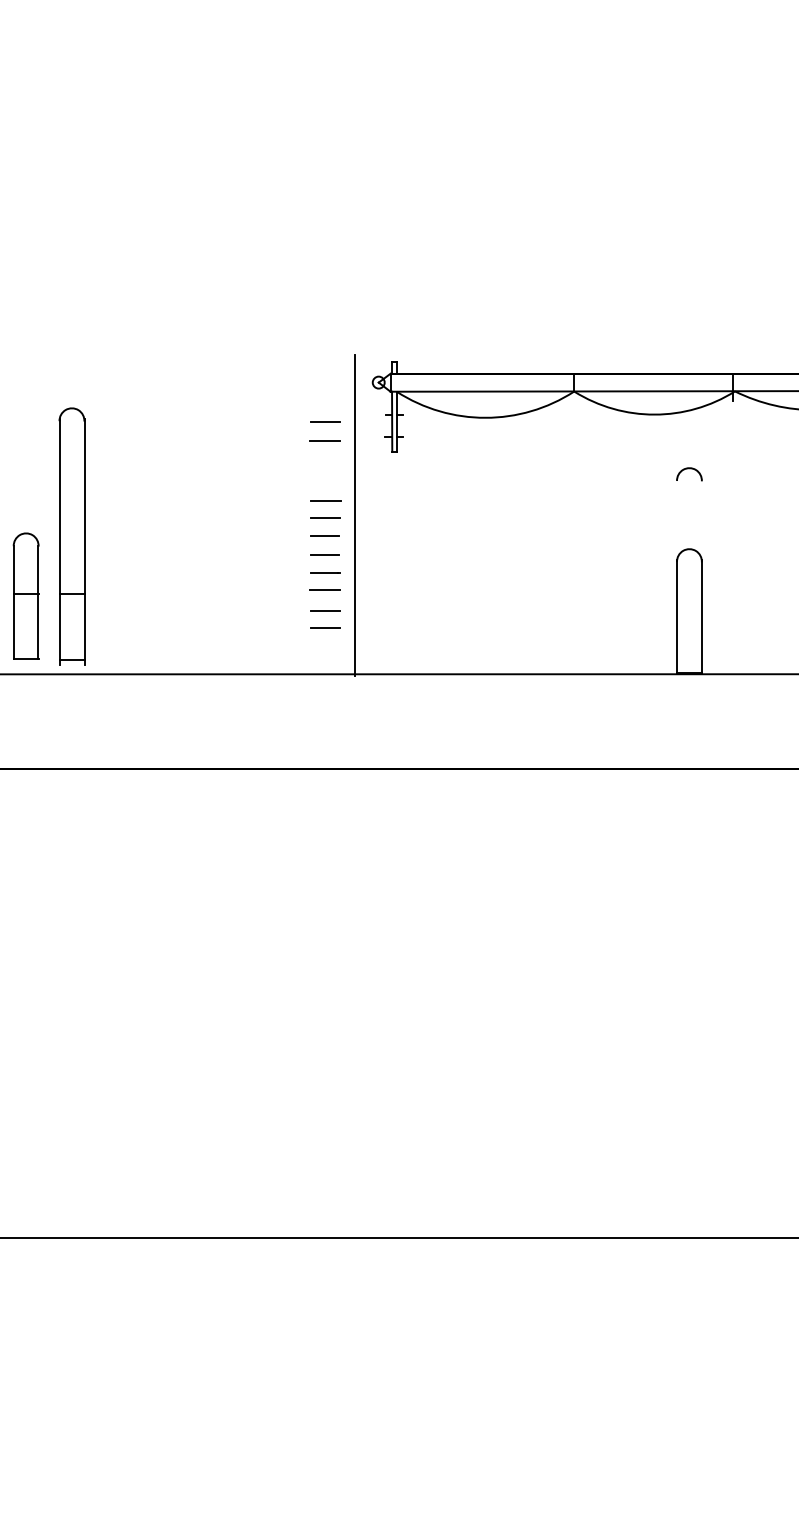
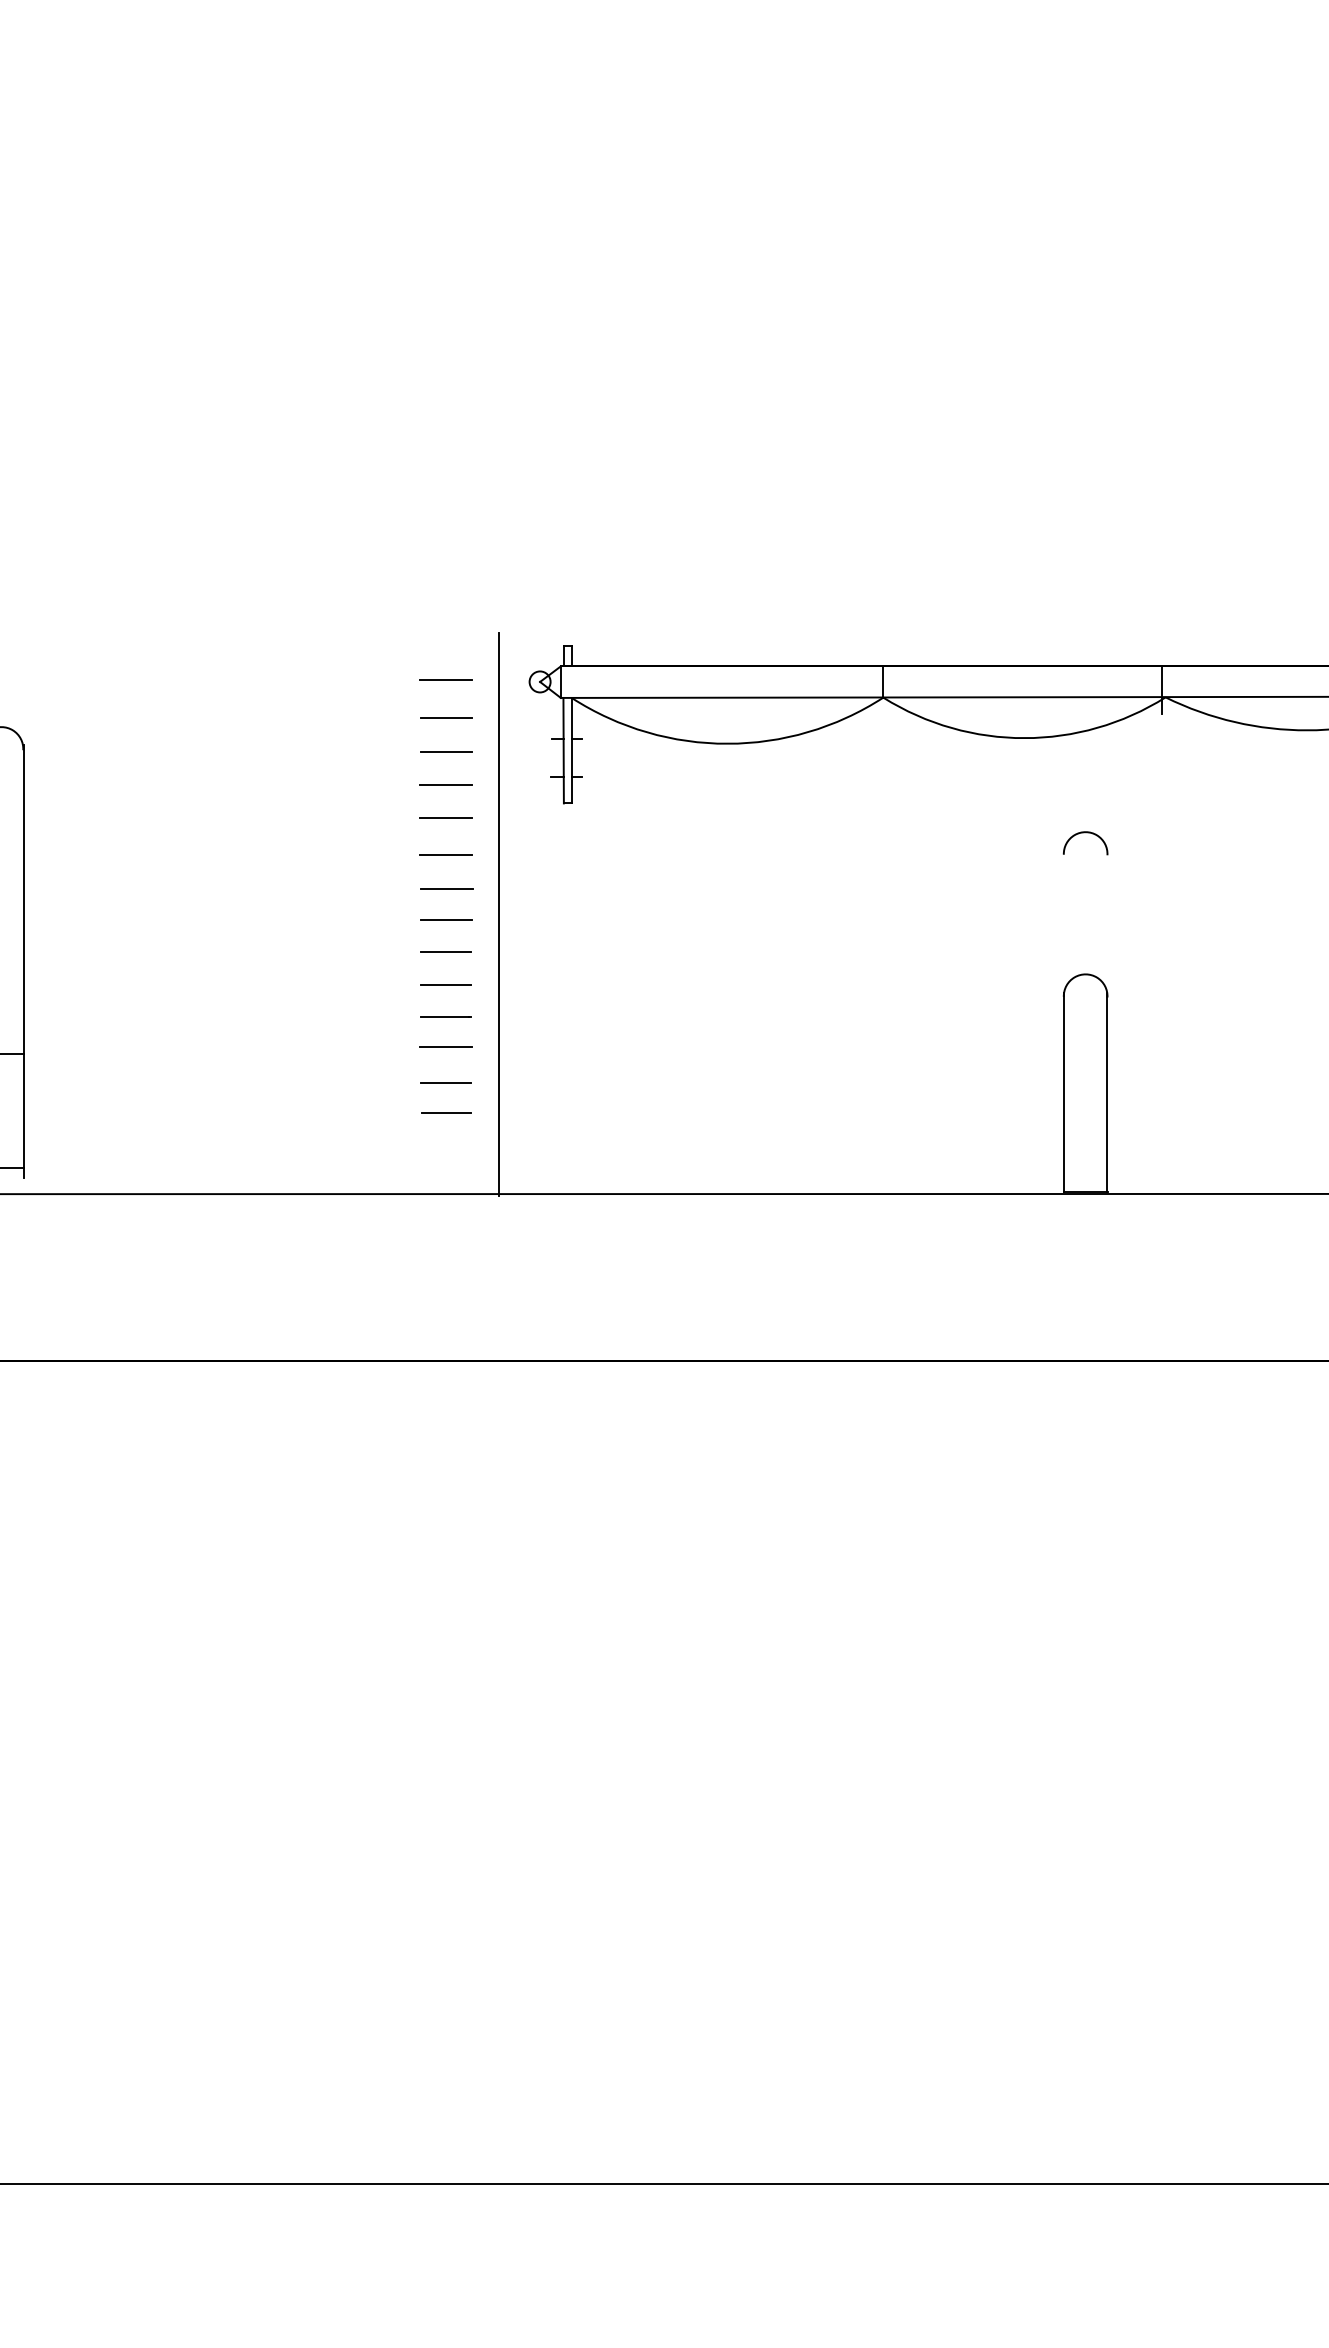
line: (325, 381) -> (446, 679), added
line: (325, 403) -> (446, 718), added
line: (324, 459) -> (444, 816), added
line: (325, 480) -> (446, 853), added

